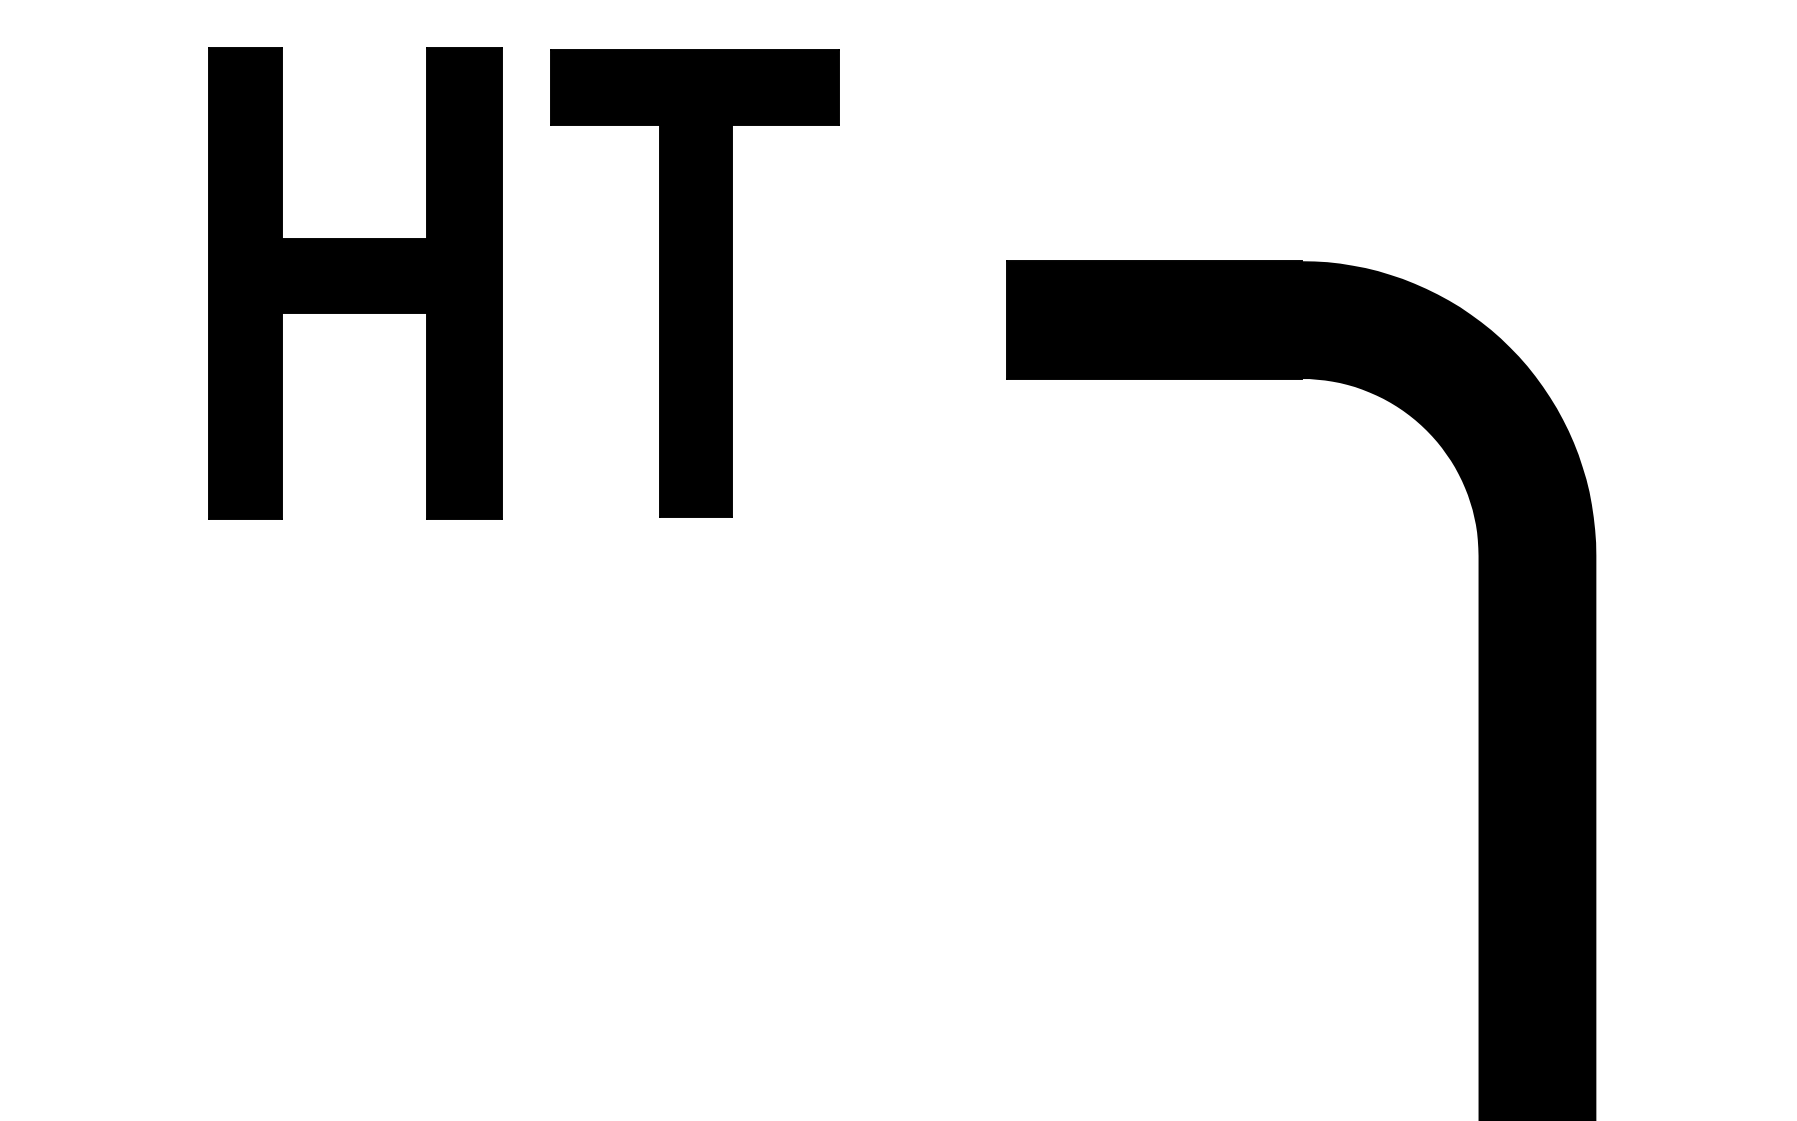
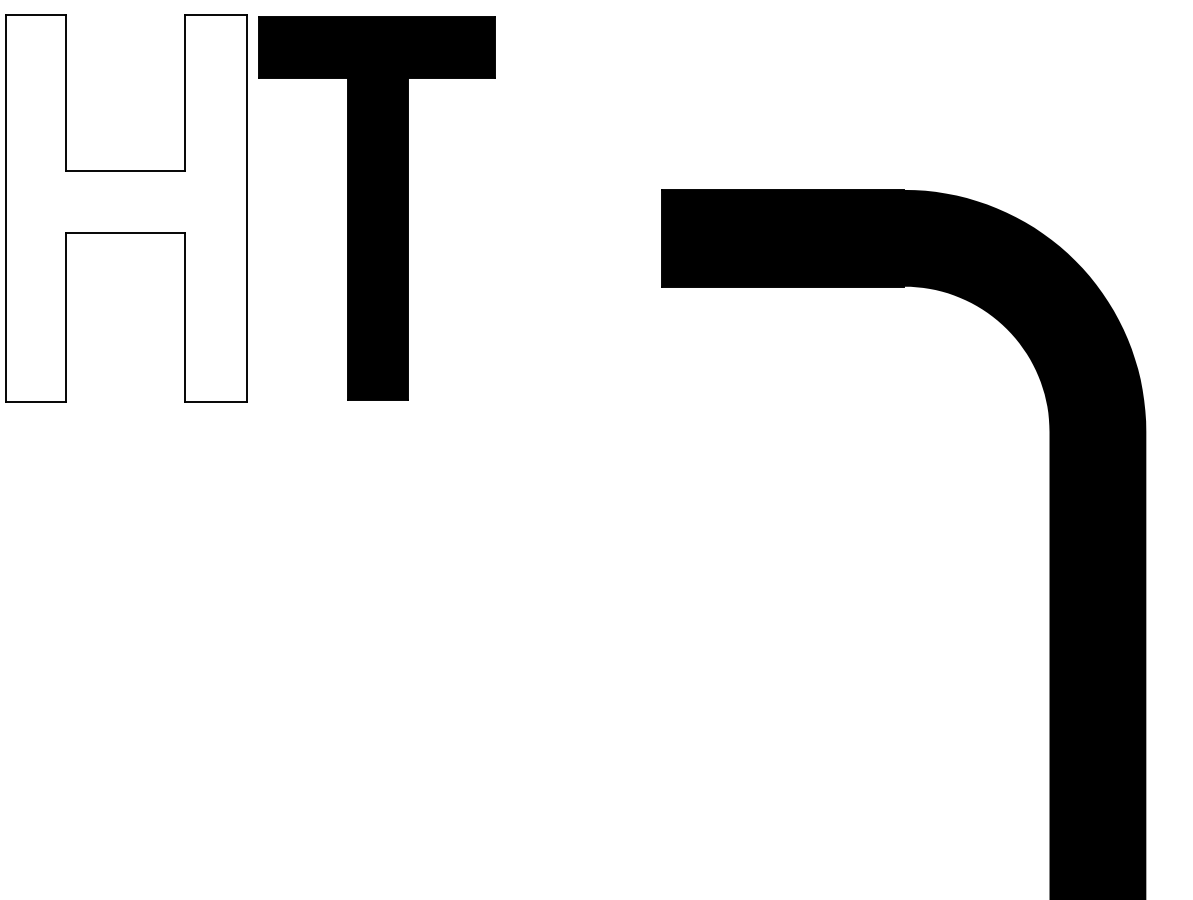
fill: (355, 283) -> (126, 208), removed
part: (694, 283) -> (376, 208), moved

